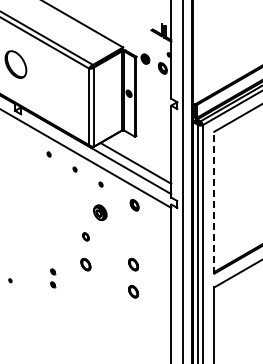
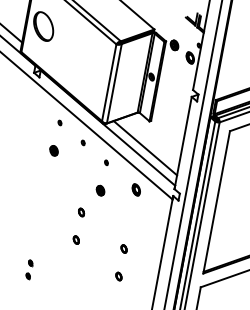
part: (48, 181) -> (54, 149), added
line: (214, 202) -> (216, 202), dashed -> solid
part: (100, 211) -> (100, 189), size x0.62
part: (85, 263) -> (76, 239), size x0.62
part: (133, 263) -> (124, 248), size x0.62
part: (53, 278) -> (29, 269), moved
part: (133, 291) -> (118, 276), size x0.62

